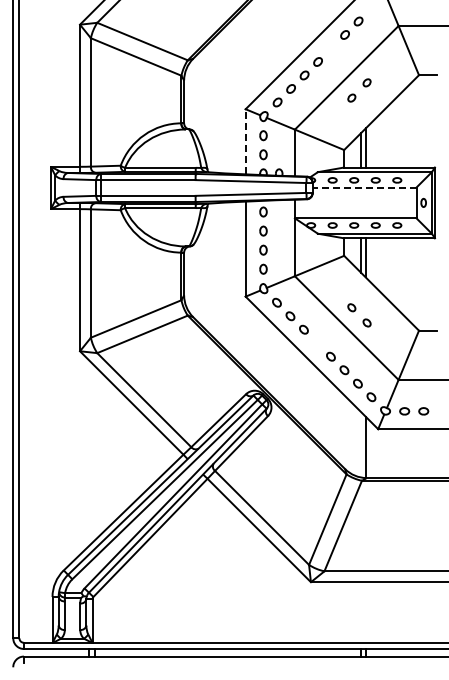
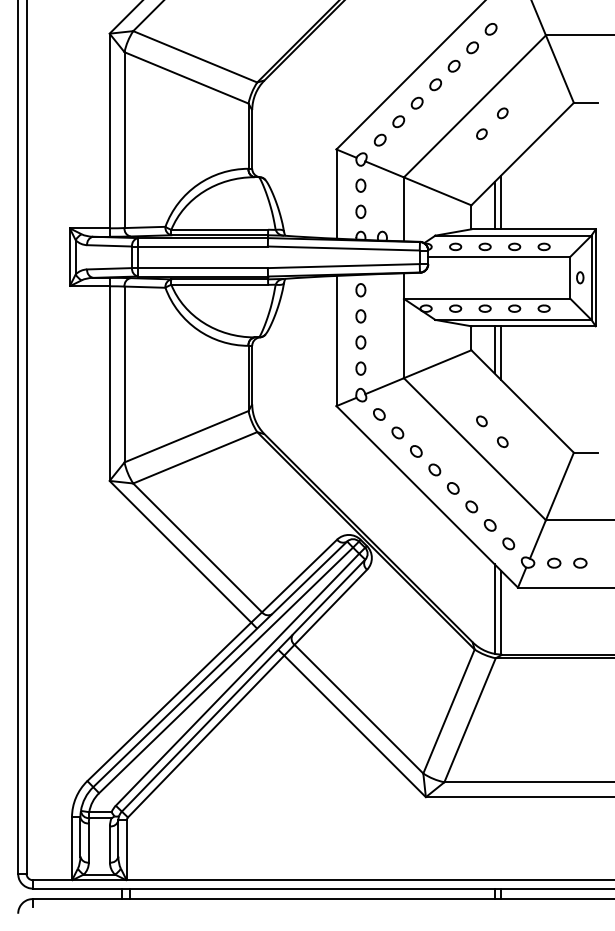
part: (331, 48) -> (454, 66), added
line: (245, 141) -> (336, 193), dashed -> solid
line: (364, 187) -> (499, 256), dashed -> solid
part: (317, 343) -> (434, 470), added
line: (361, 444) -> (495, 608), added

